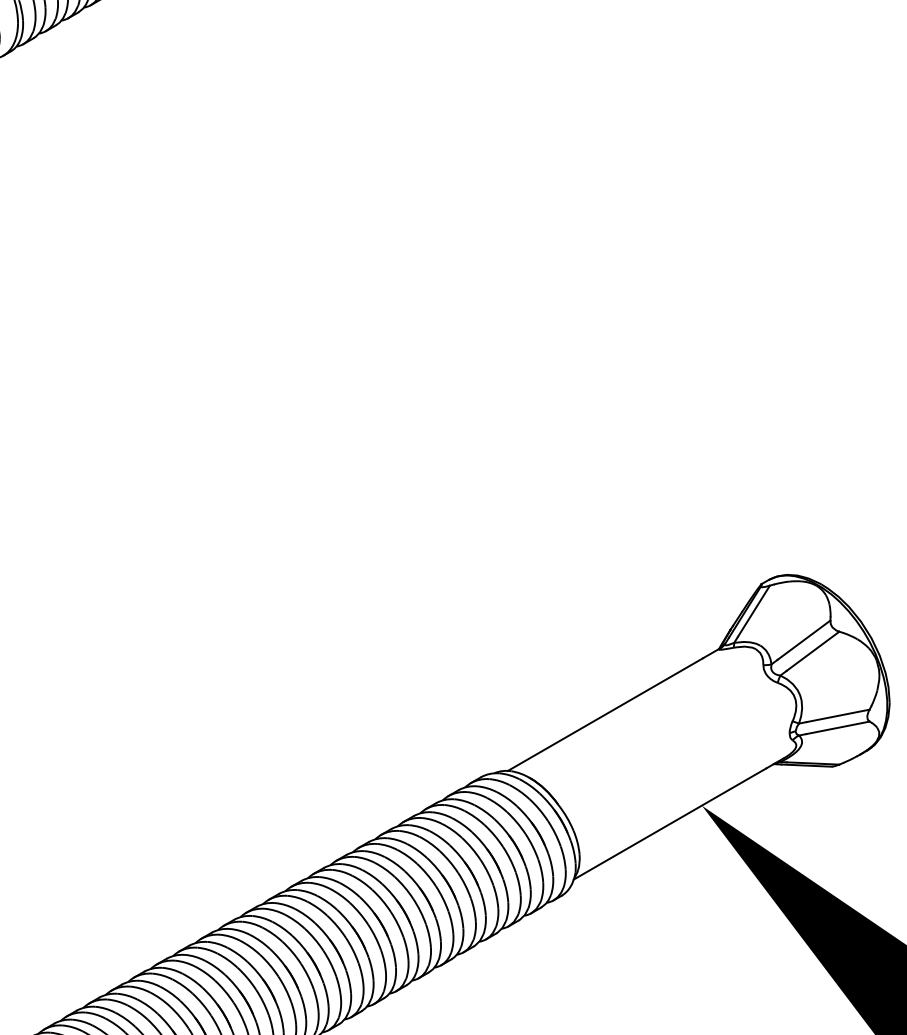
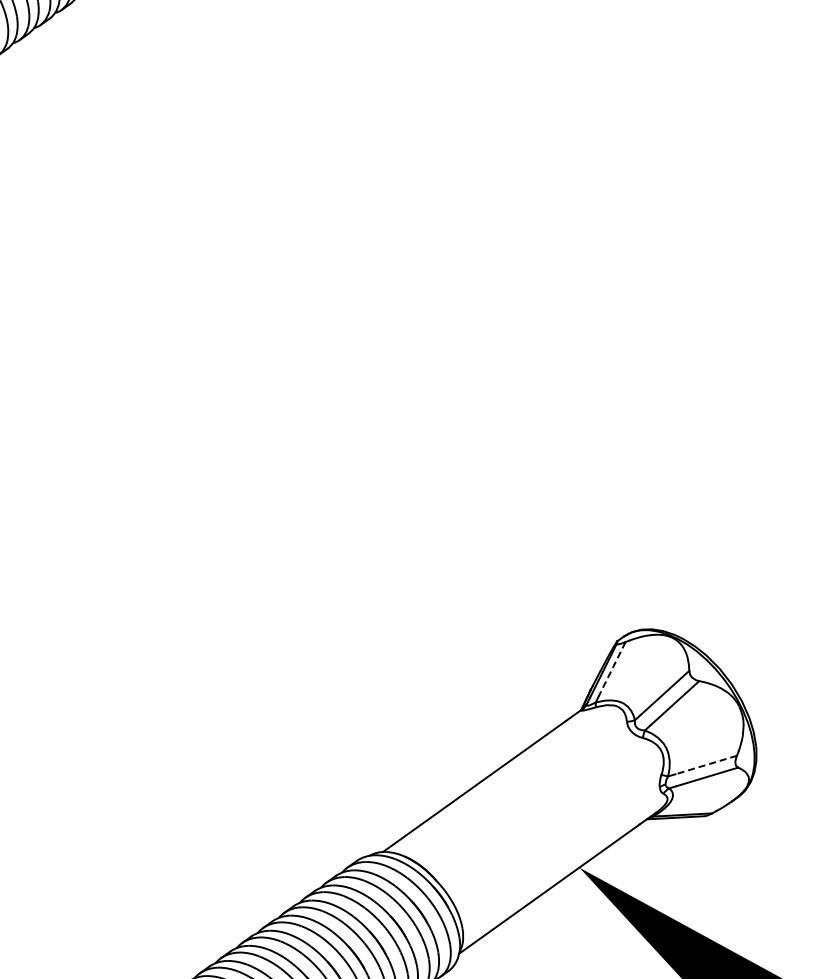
line: (753, 611) -> (611, 669), solid -> dashed
line: (837, 715) -> (705, 764), solid -> dashed

